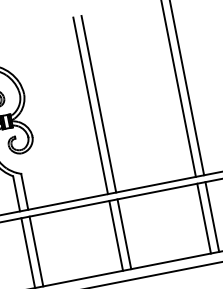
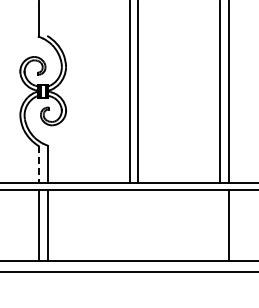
line: (16, 193) -> (39, 164), solid -> dashed
line: (204, 218) -> (220, 225), removed
line: (124, 234) -> (138, 225), removed
line: (115, 235) -> (129, 225), removed

